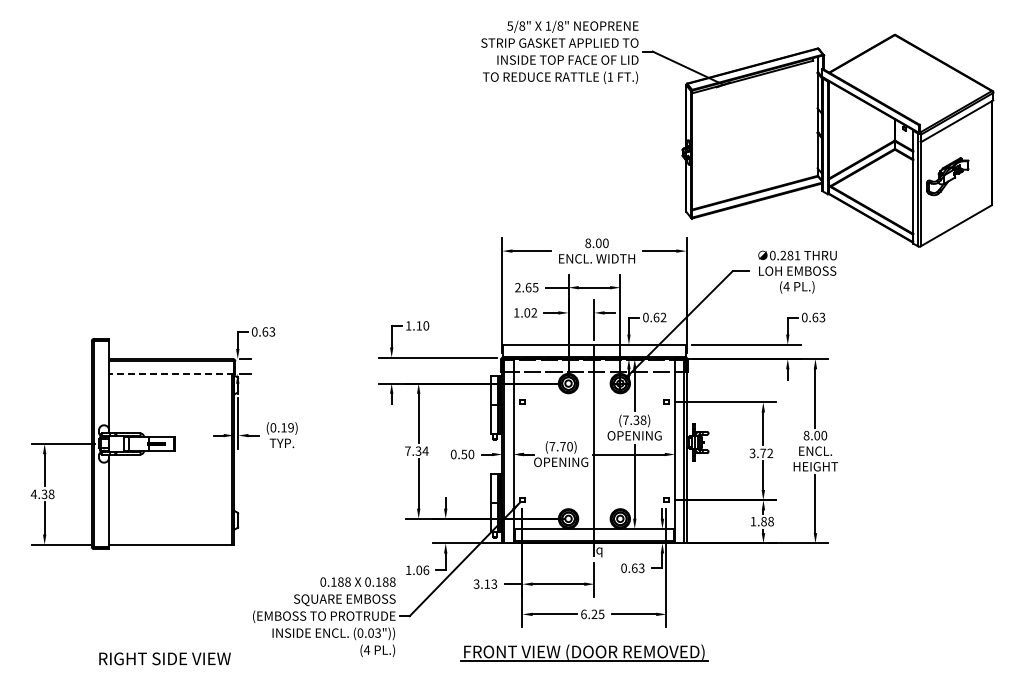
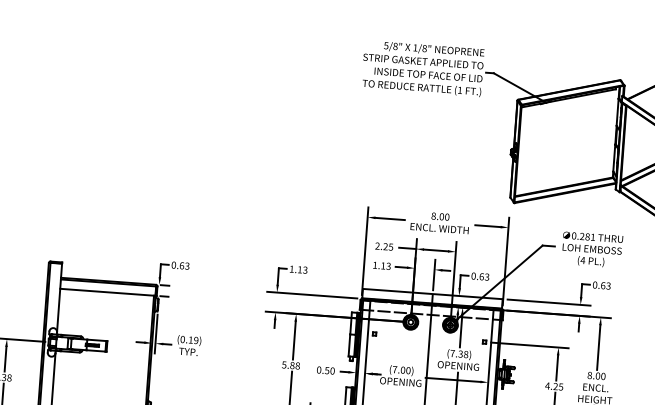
text: (528, 287) -> (385, 246), 2.65 -> 2.25
text: (530, 312) -> (385, 265), 1.02 -> 1.13
text: (663, 317) -> (487, 277), 0.62 -> 0.63
text: (426, 325) -> (305, 269), 1.10 -> 1.13
line: (170, 373) -> (107, 292), dashed -> solid
text: (562, 446) -> (402, 370), (7.70) -> (7.00)
text: (416, 450) -> (290, 364), 7.34 -> 5.88
text: (761, 453) -> (554, 386), 3.72 -> 4.25

